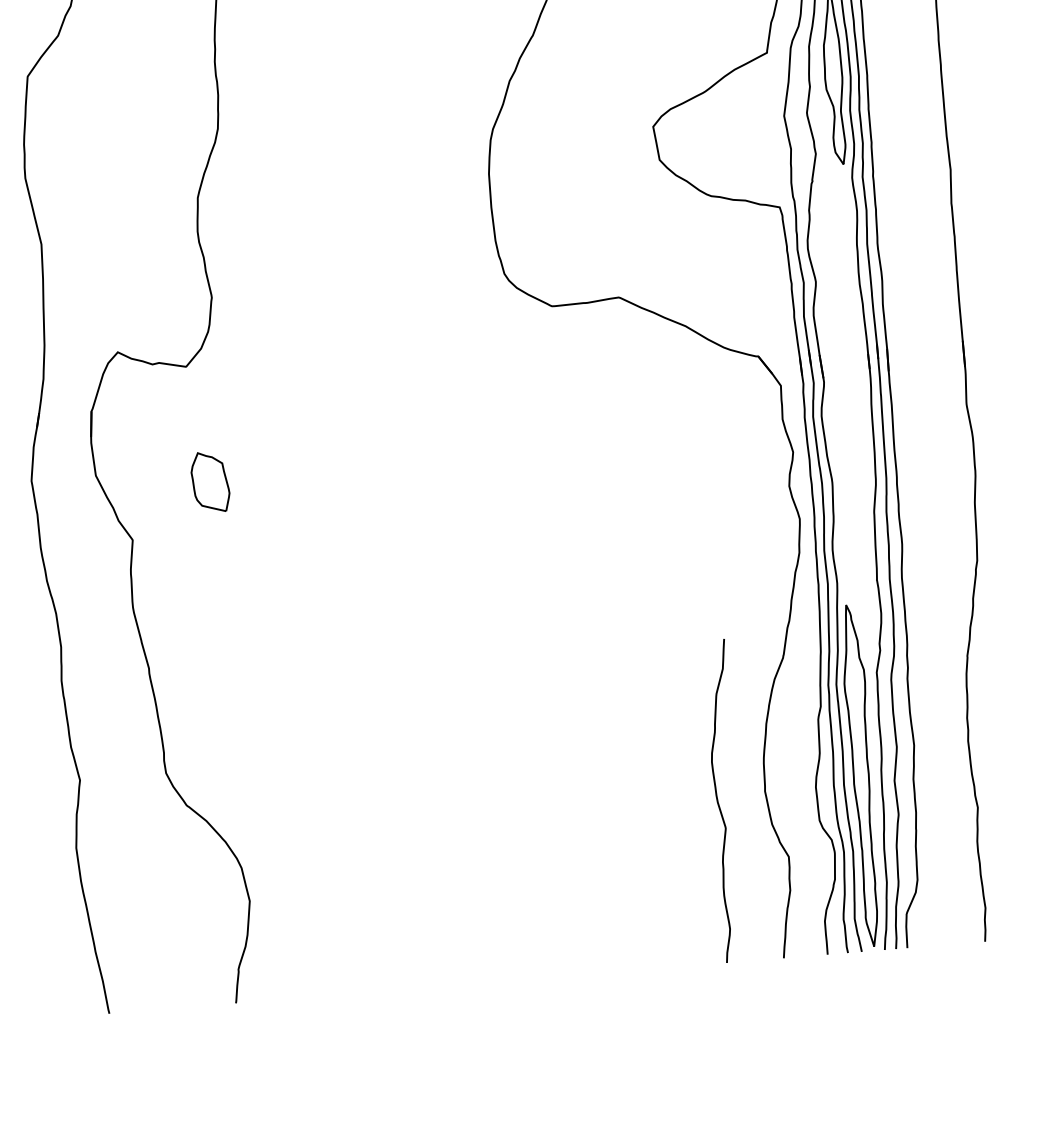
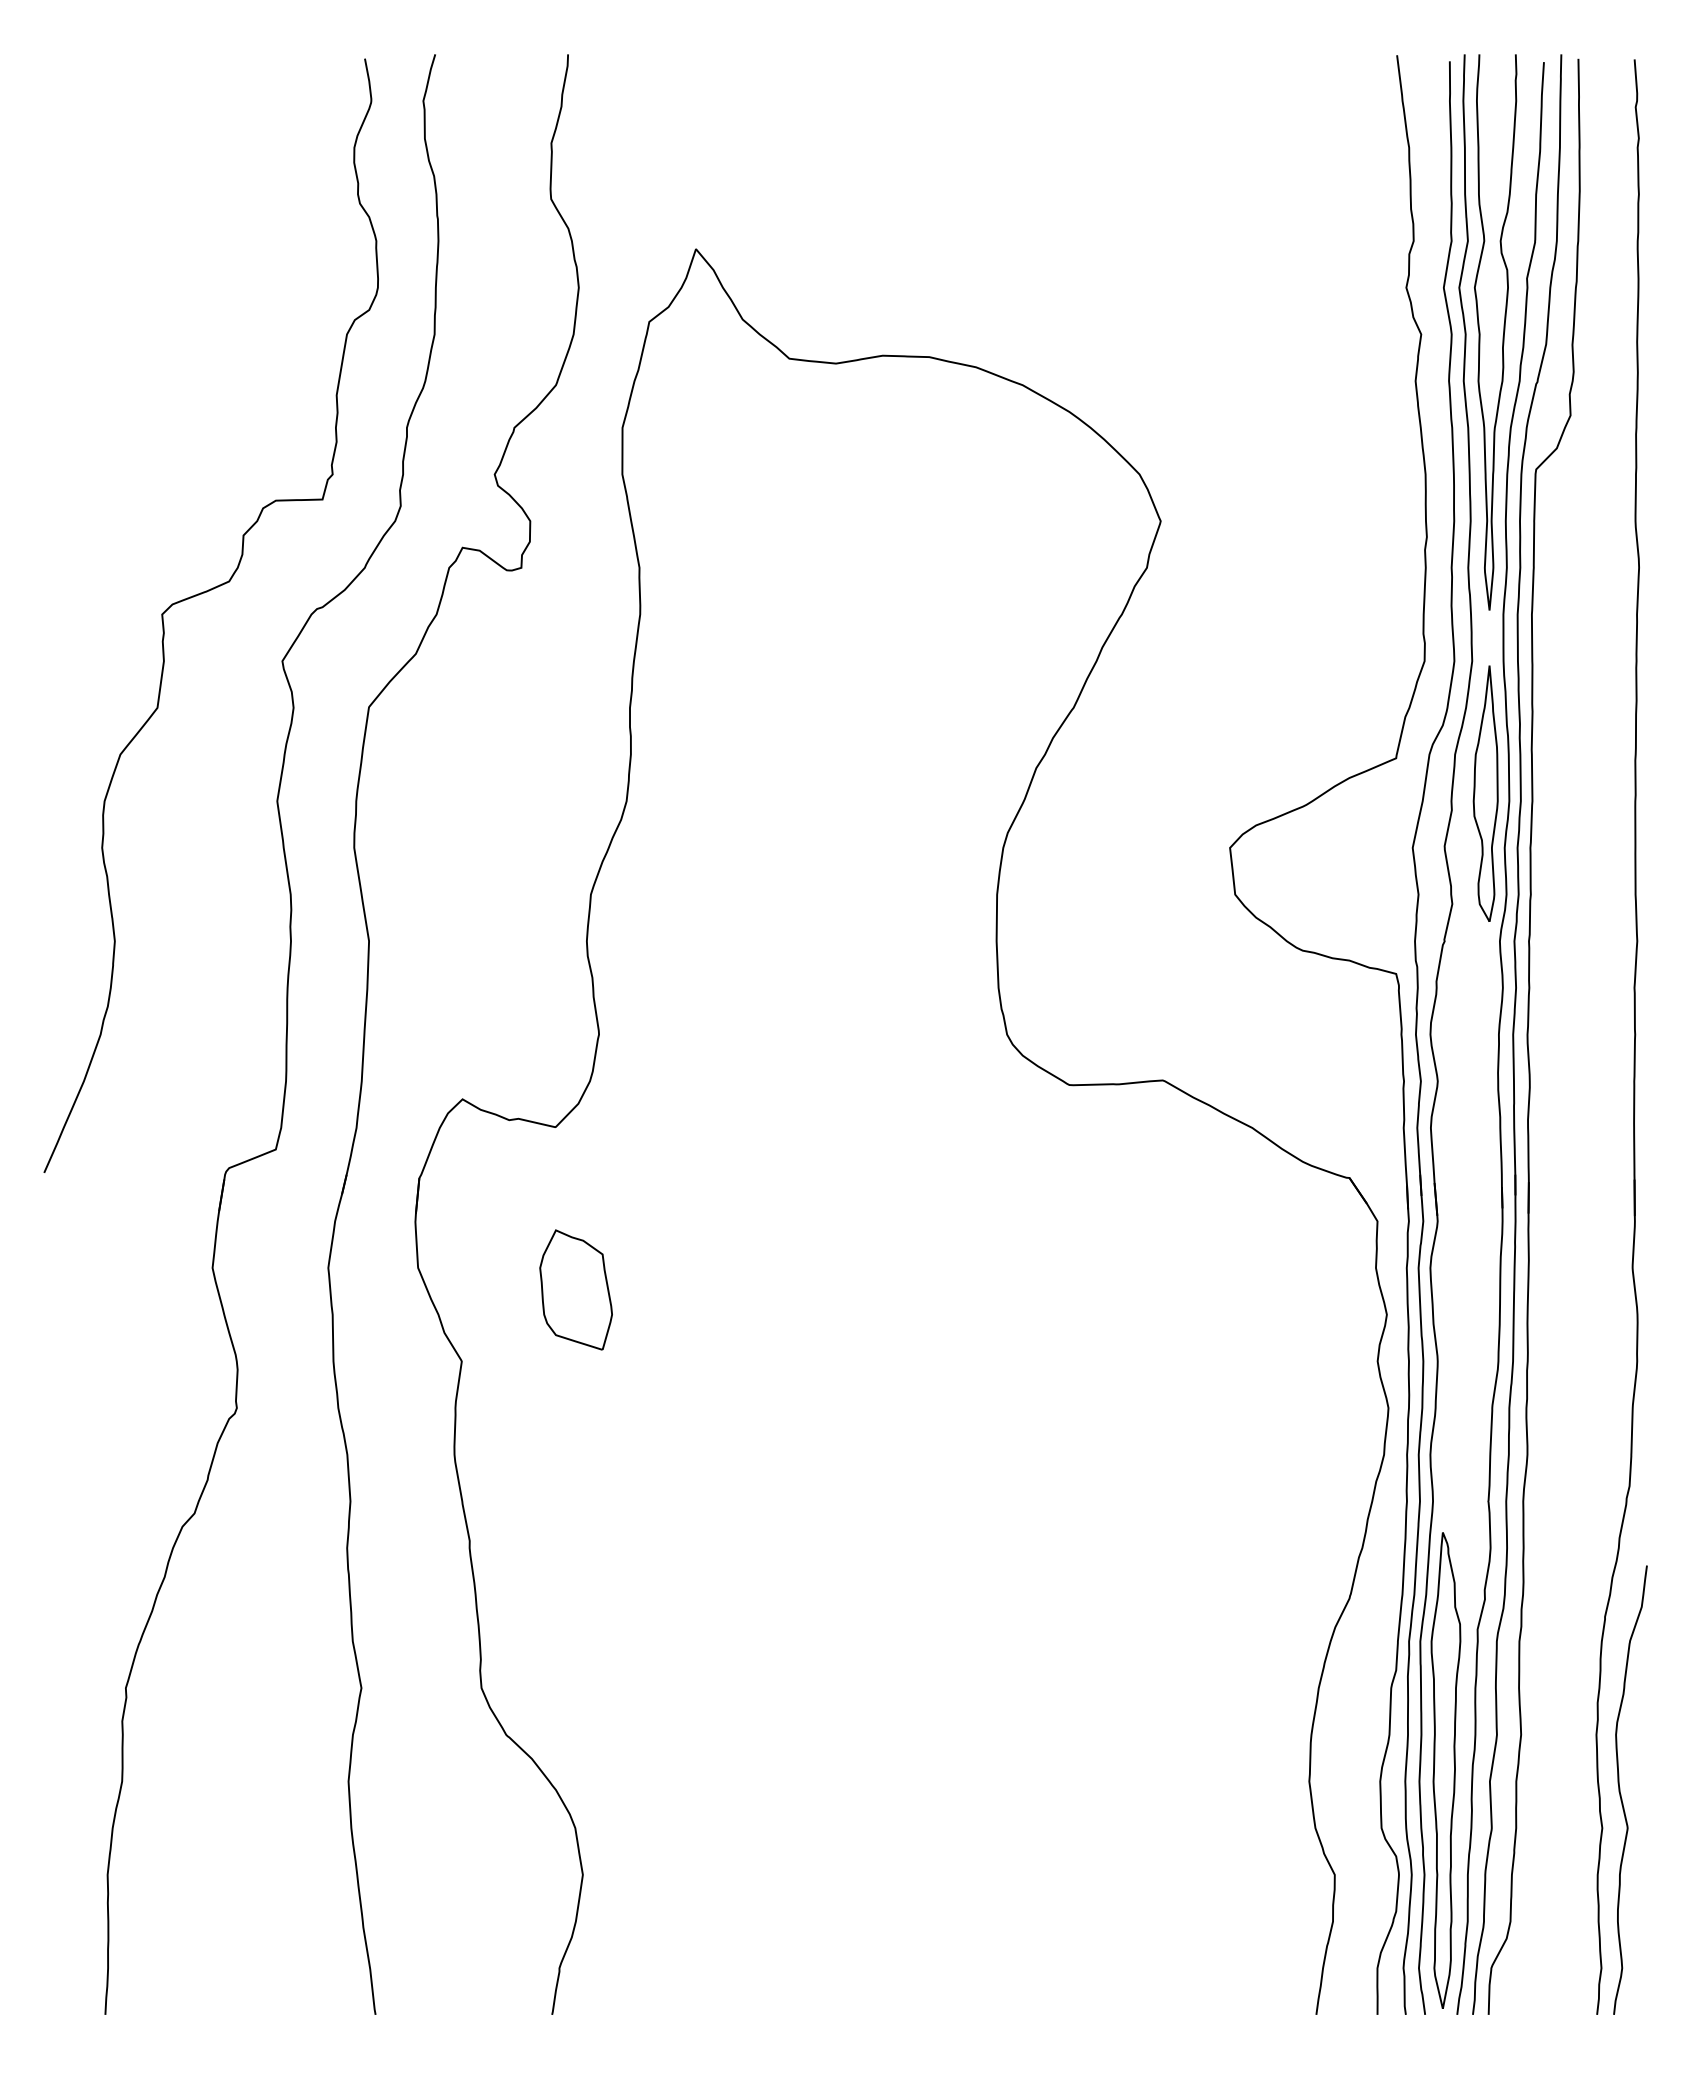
part: (210, 481) -> (575, 1289), size x1.43
curve: (718, 801) -> (1620, 1789), moved

